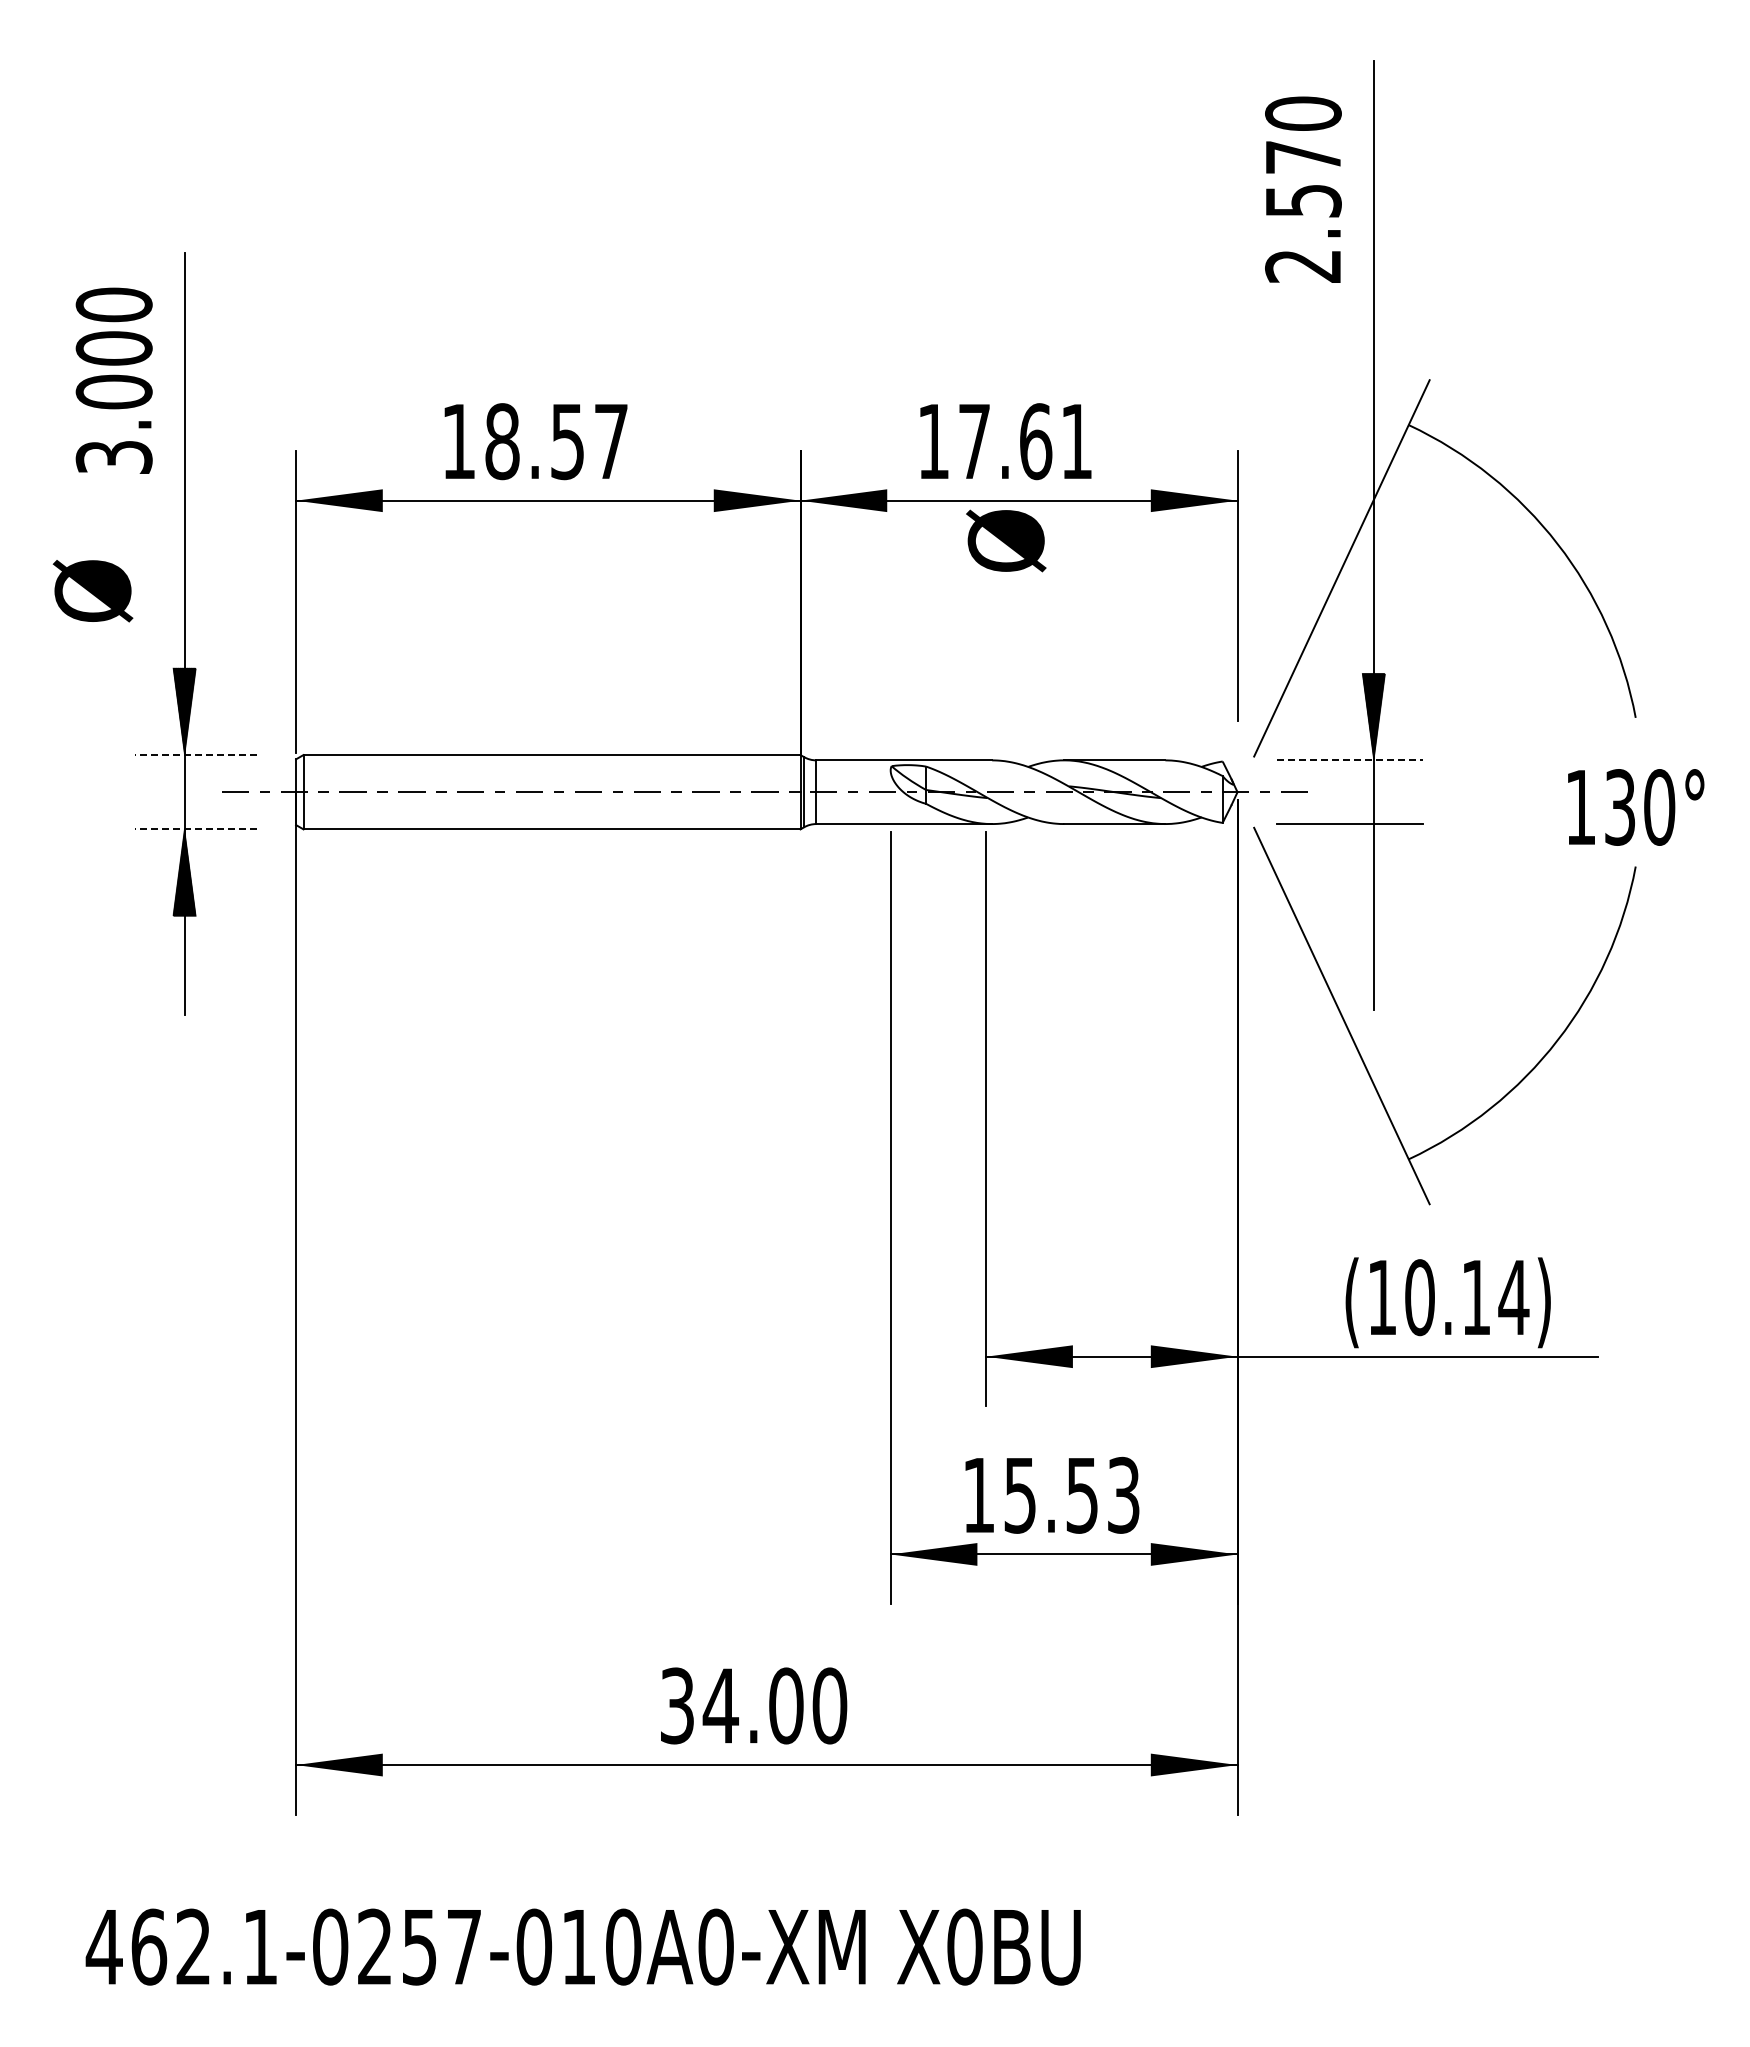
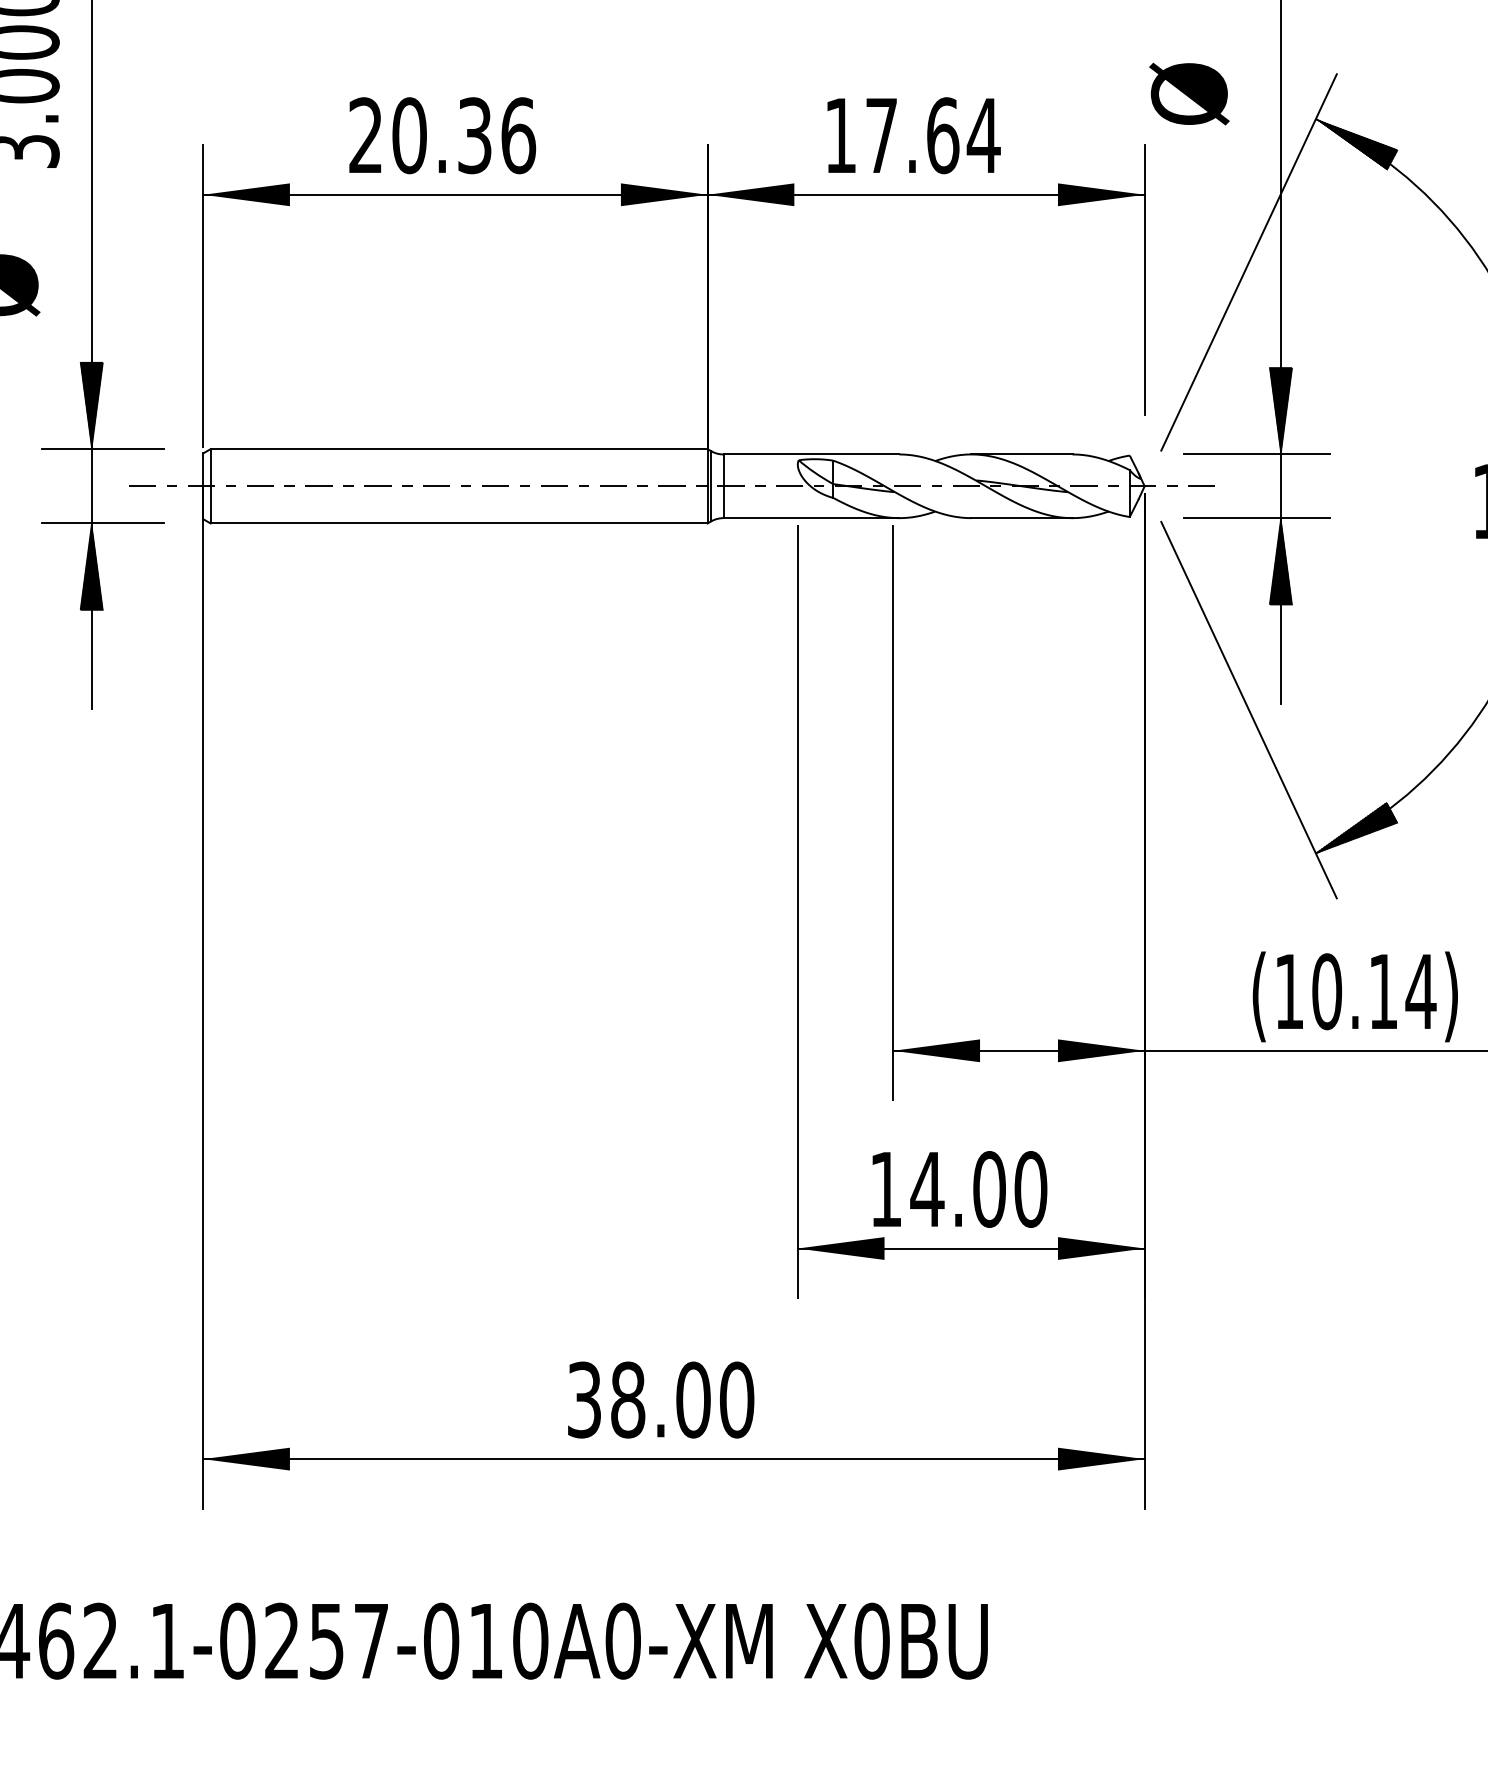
text: (535, 441) -> (442, 135), 18.57 -> 20.36
text: (1076, 441) -> (983, 135), 17.61 -> 17.64
hatch: (1449, 450) -> (1356, 144), added
text: (1006, 540) -> (1189, 93), moved
line: (195, 755) -> (102, 449), dashed -> solid
line: (1350, 760) -> (1257, 454), dashed -> solid
line: (195, 829) -> (102, 523), dashed -> solid
hatch: (1373, 867) -> (1280, 561), added
hatch: (1449, 1133) -> (1356, 827), added
text: (1071, 1494) -> (978, 1188), 15.53 -> 14.00
text: (720, 1705) -> (627, 1399), 34.00 -> 38.00

